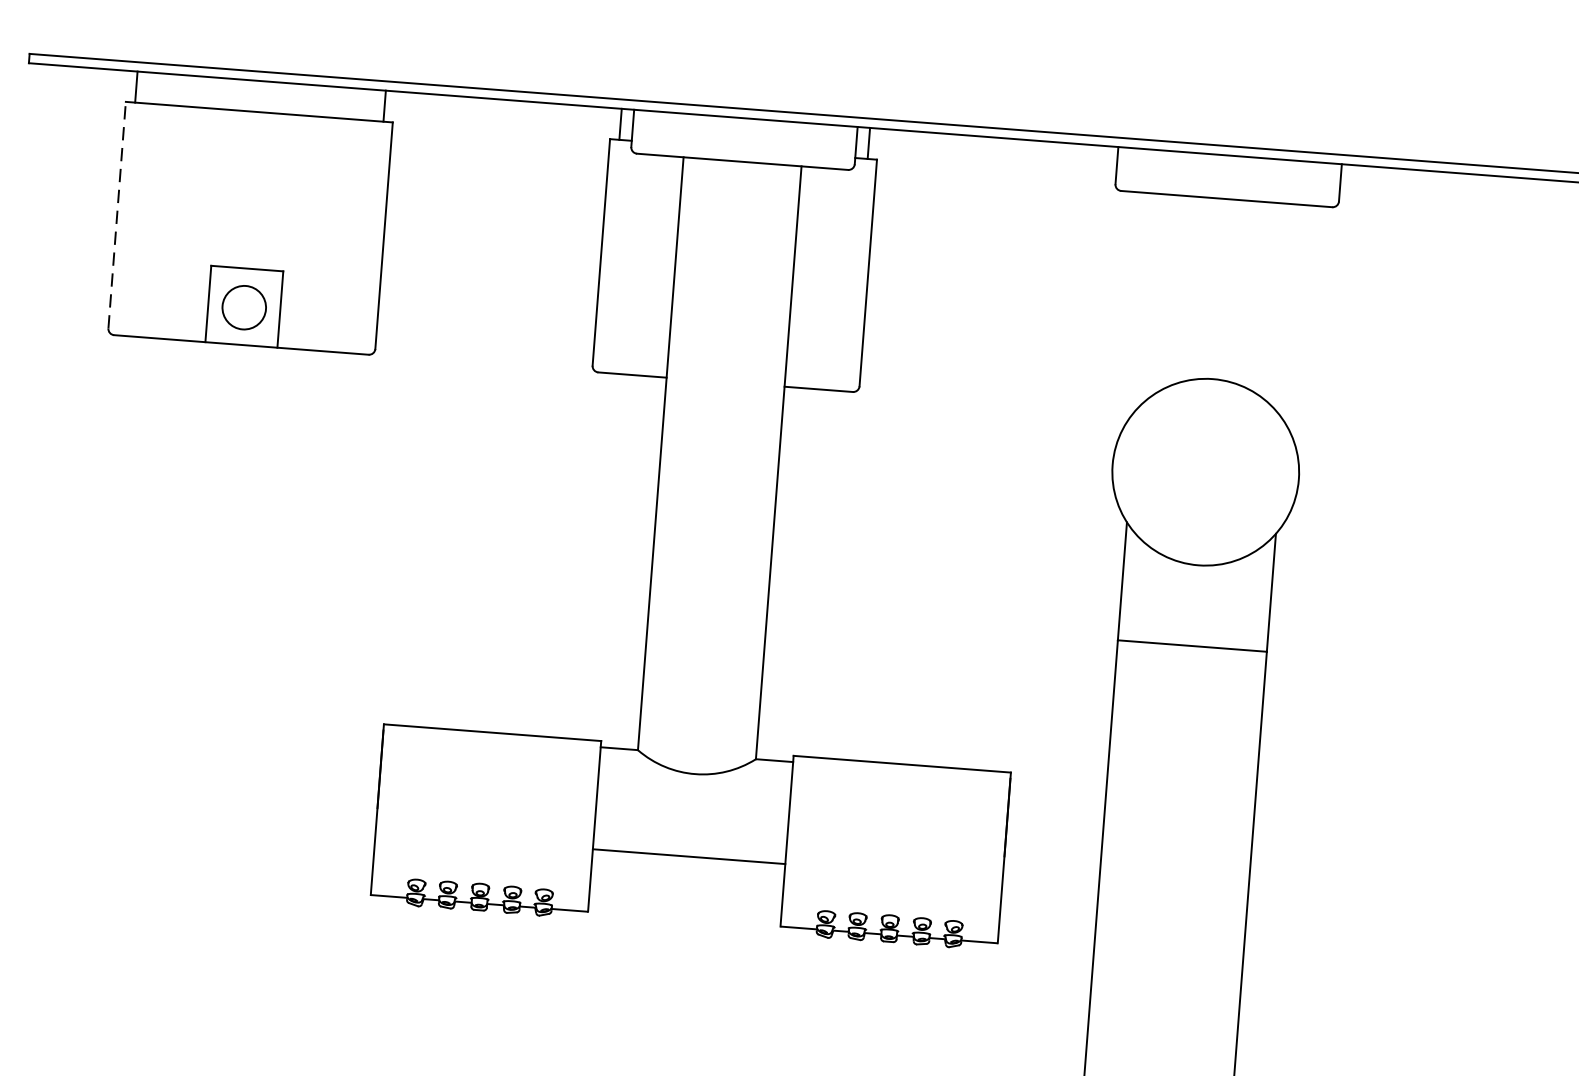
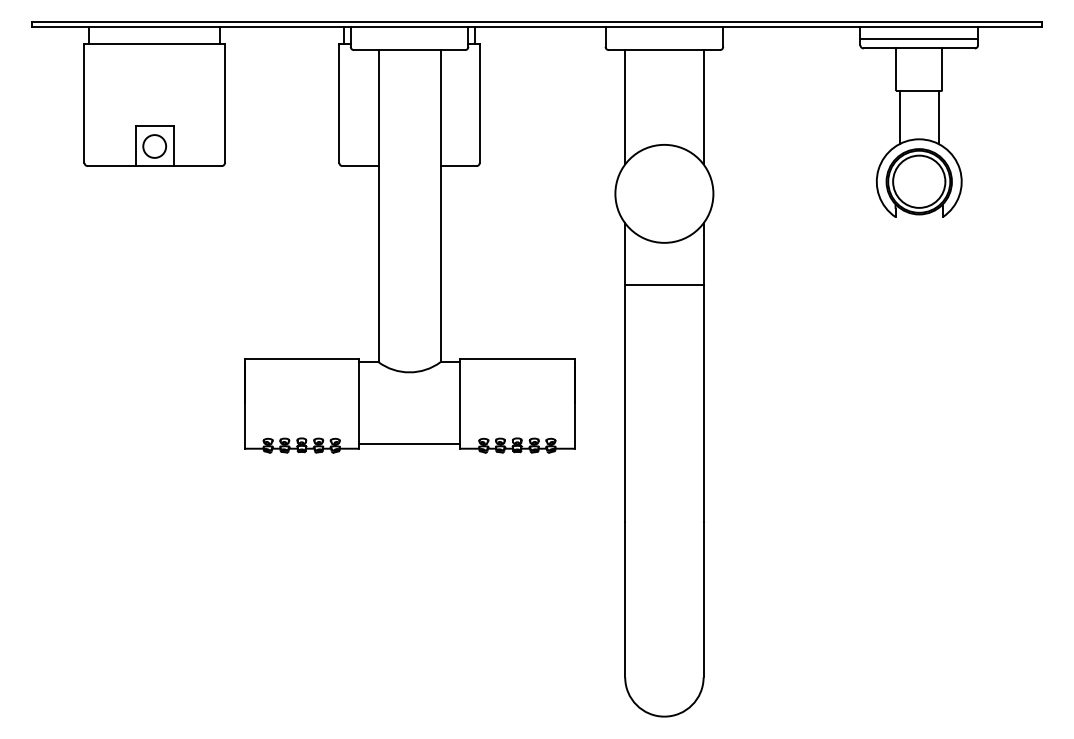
line: (117, 215) -> (84, 103), dashed -> solid
line: (1144, 302) -> (625, 107), added
line: (1292, 313) -> (703, 107), added
line: (689, 856) -> (409, 443), moved

